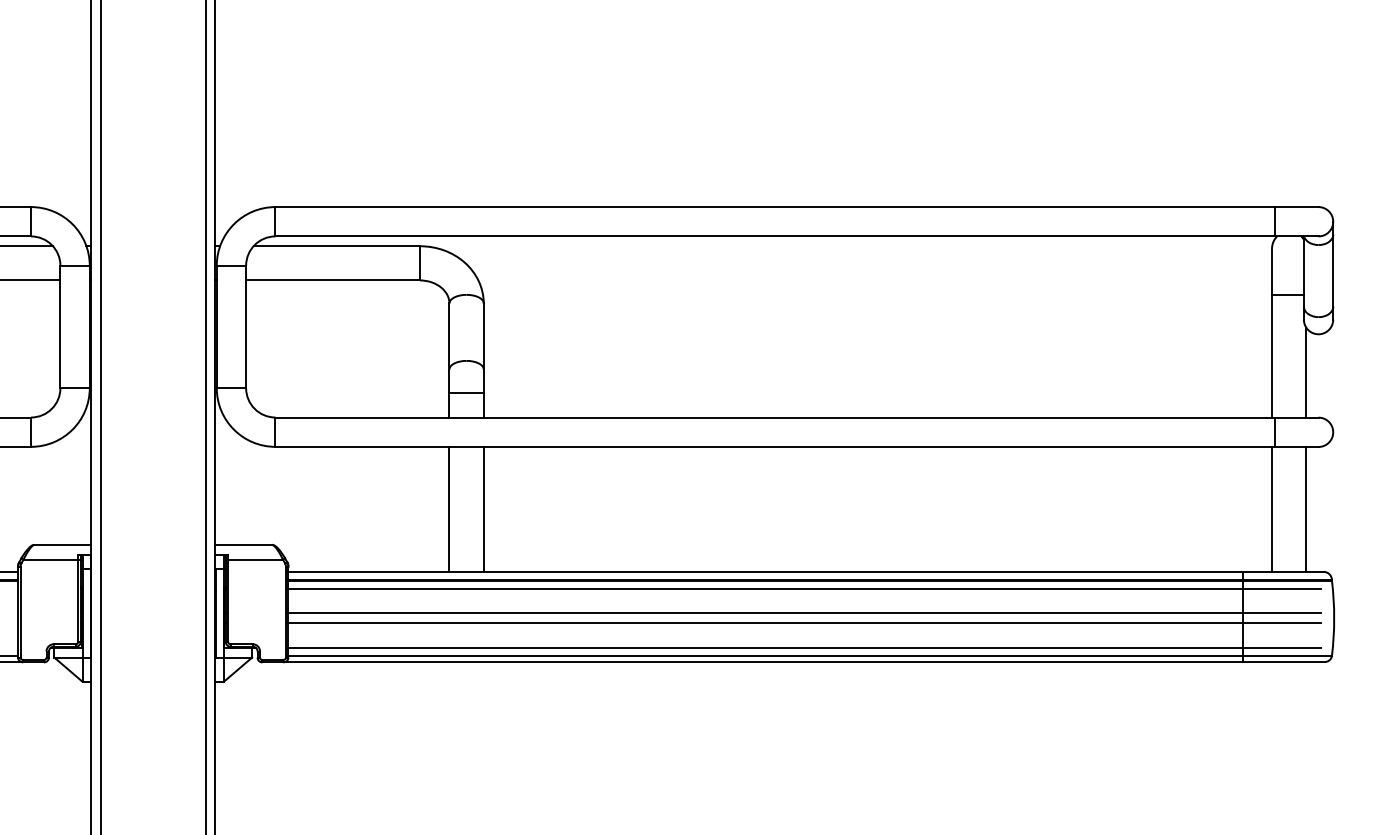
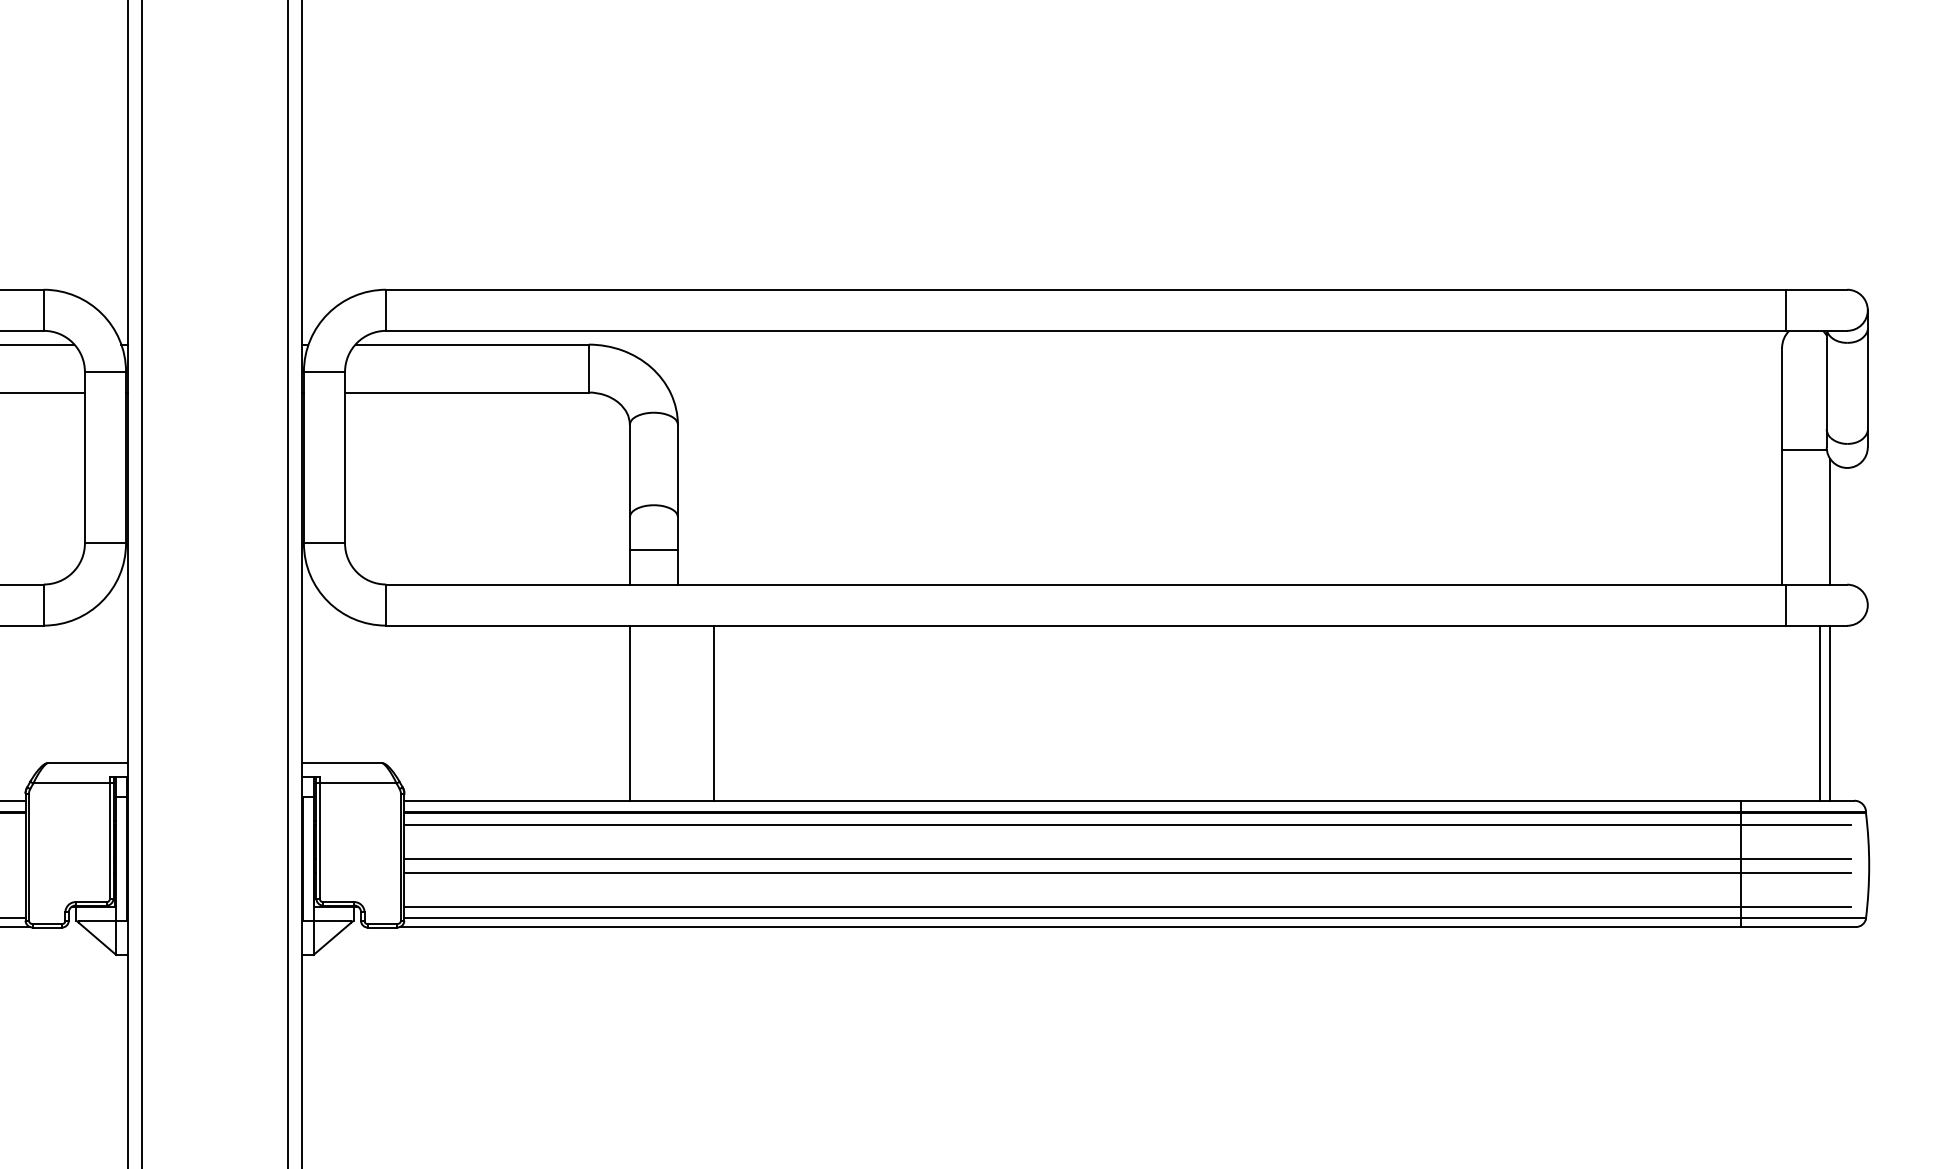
line: (1288, 295) -> (1804, 450), moved
line: (483, 508) -> (713, 712), moved
line: (1272, 508) -> (1820, 712), moved

